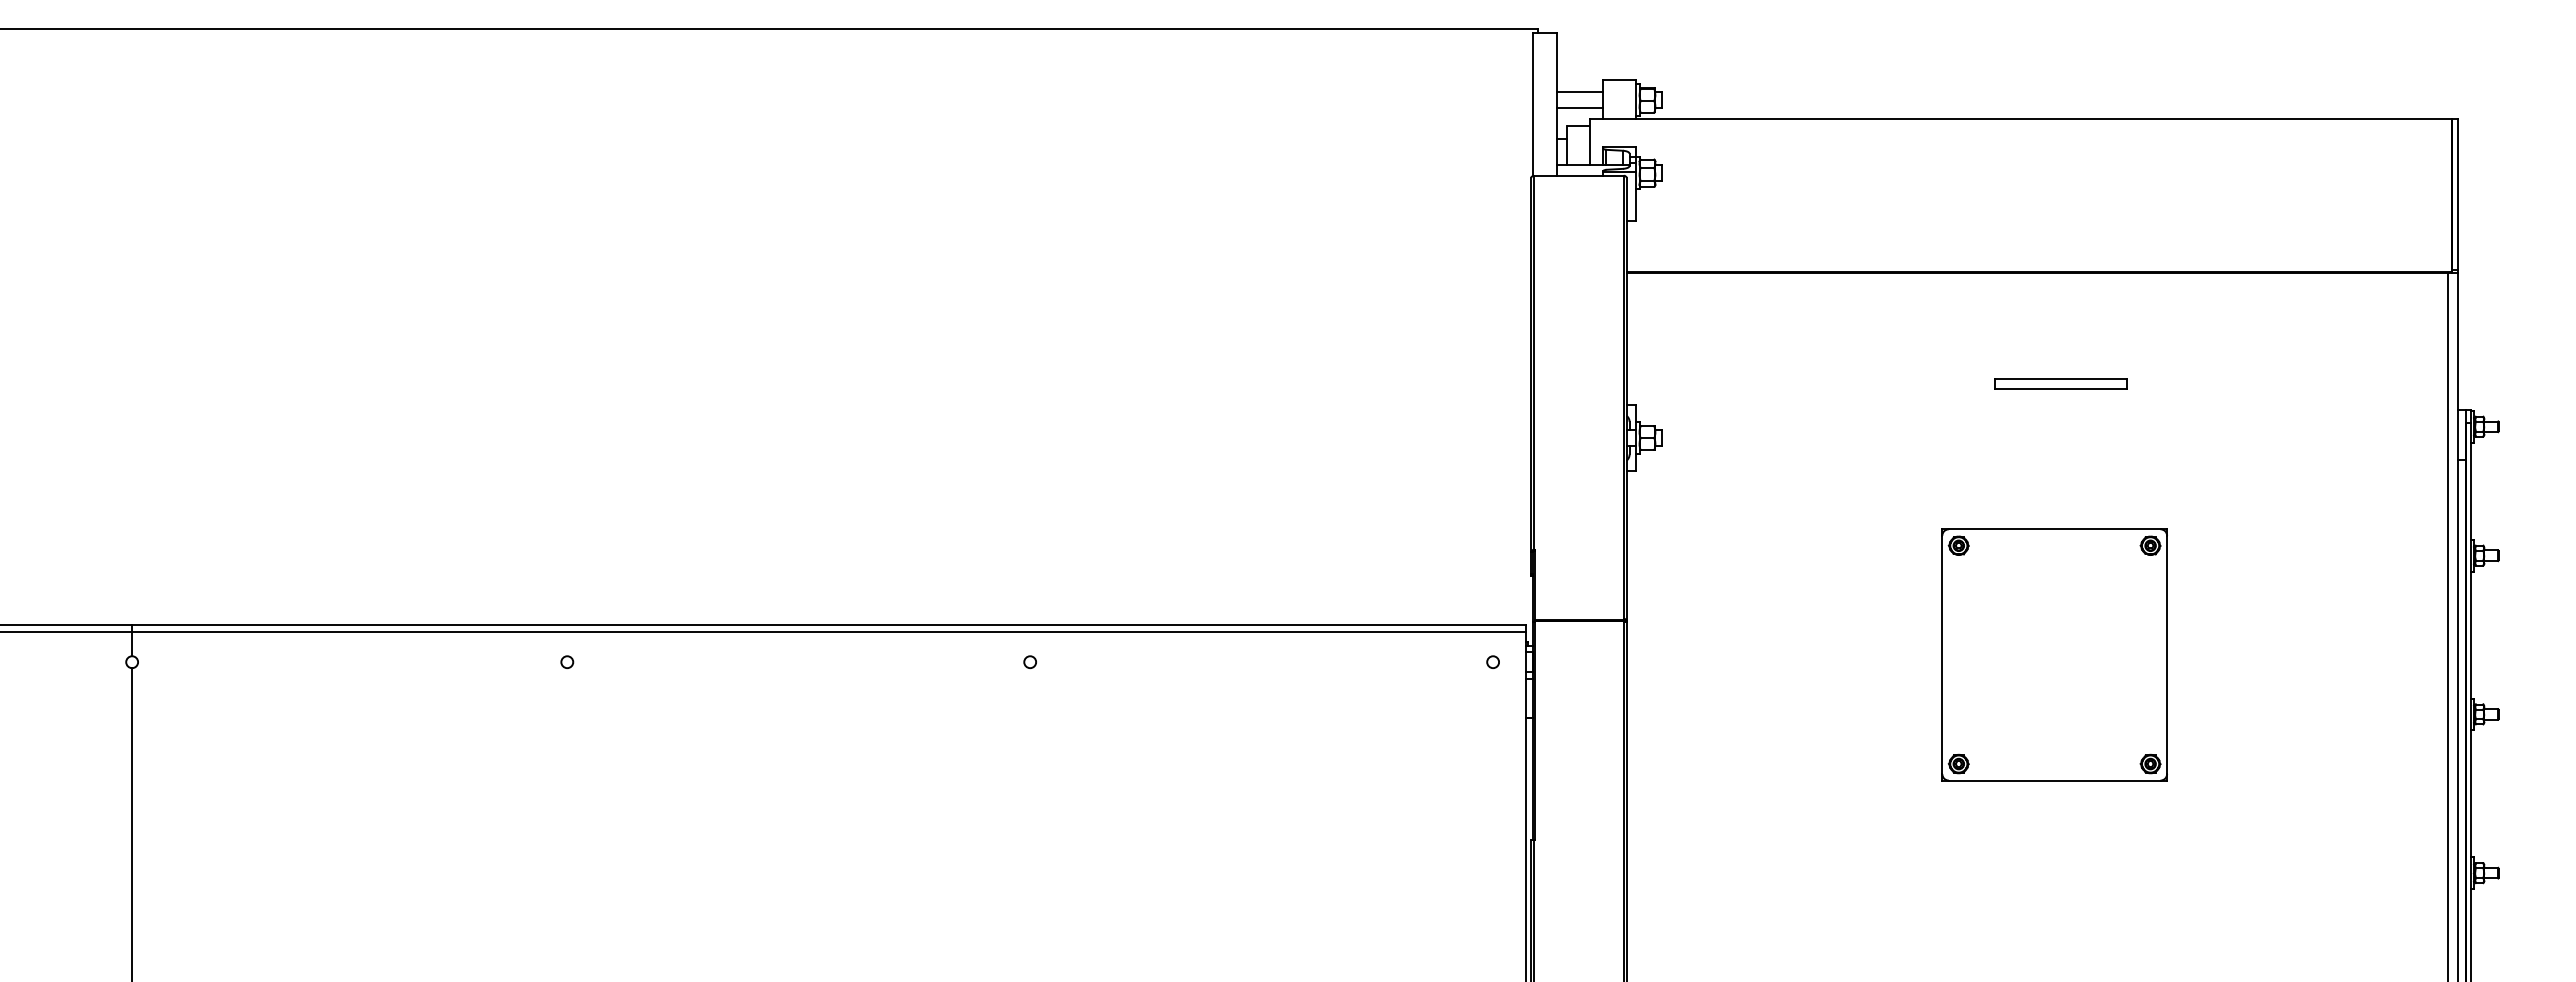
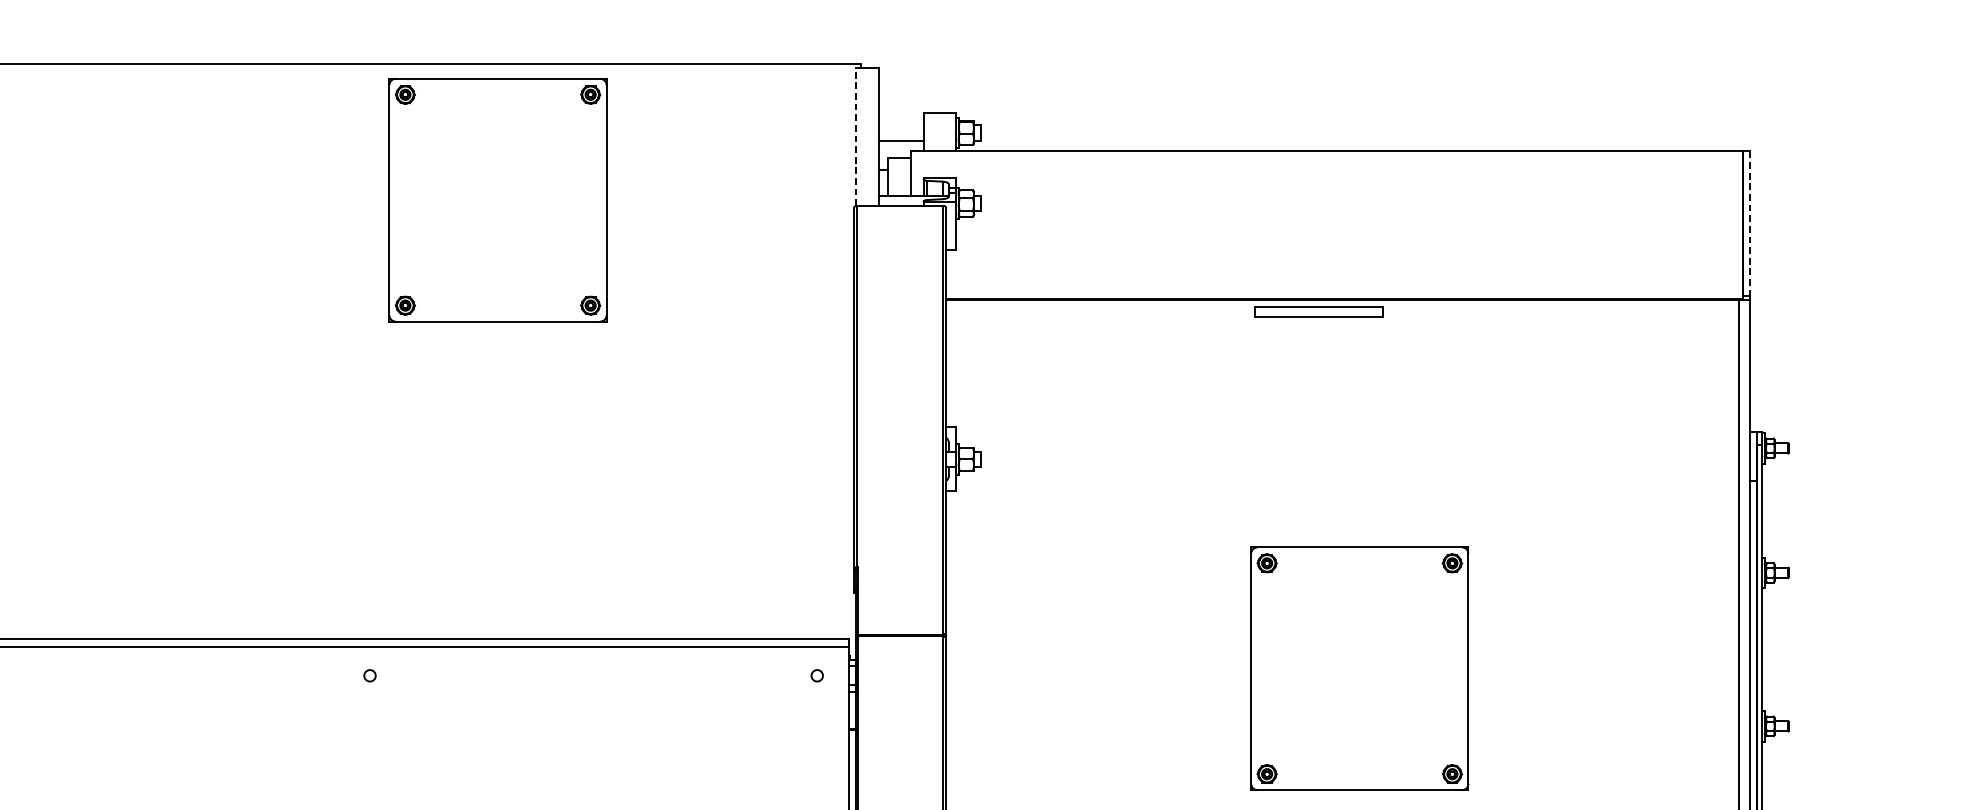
line: (1579, 92) -> (900, 125), removed
line: (1532, 104) -> (855, 136), solid -> dashed
part: (1162, 169) -> (497, 199), added
line: (2458, 193) -> (1749, 222), solid -> dashed
part: (2060, 383) -> (1318, 311), moved

